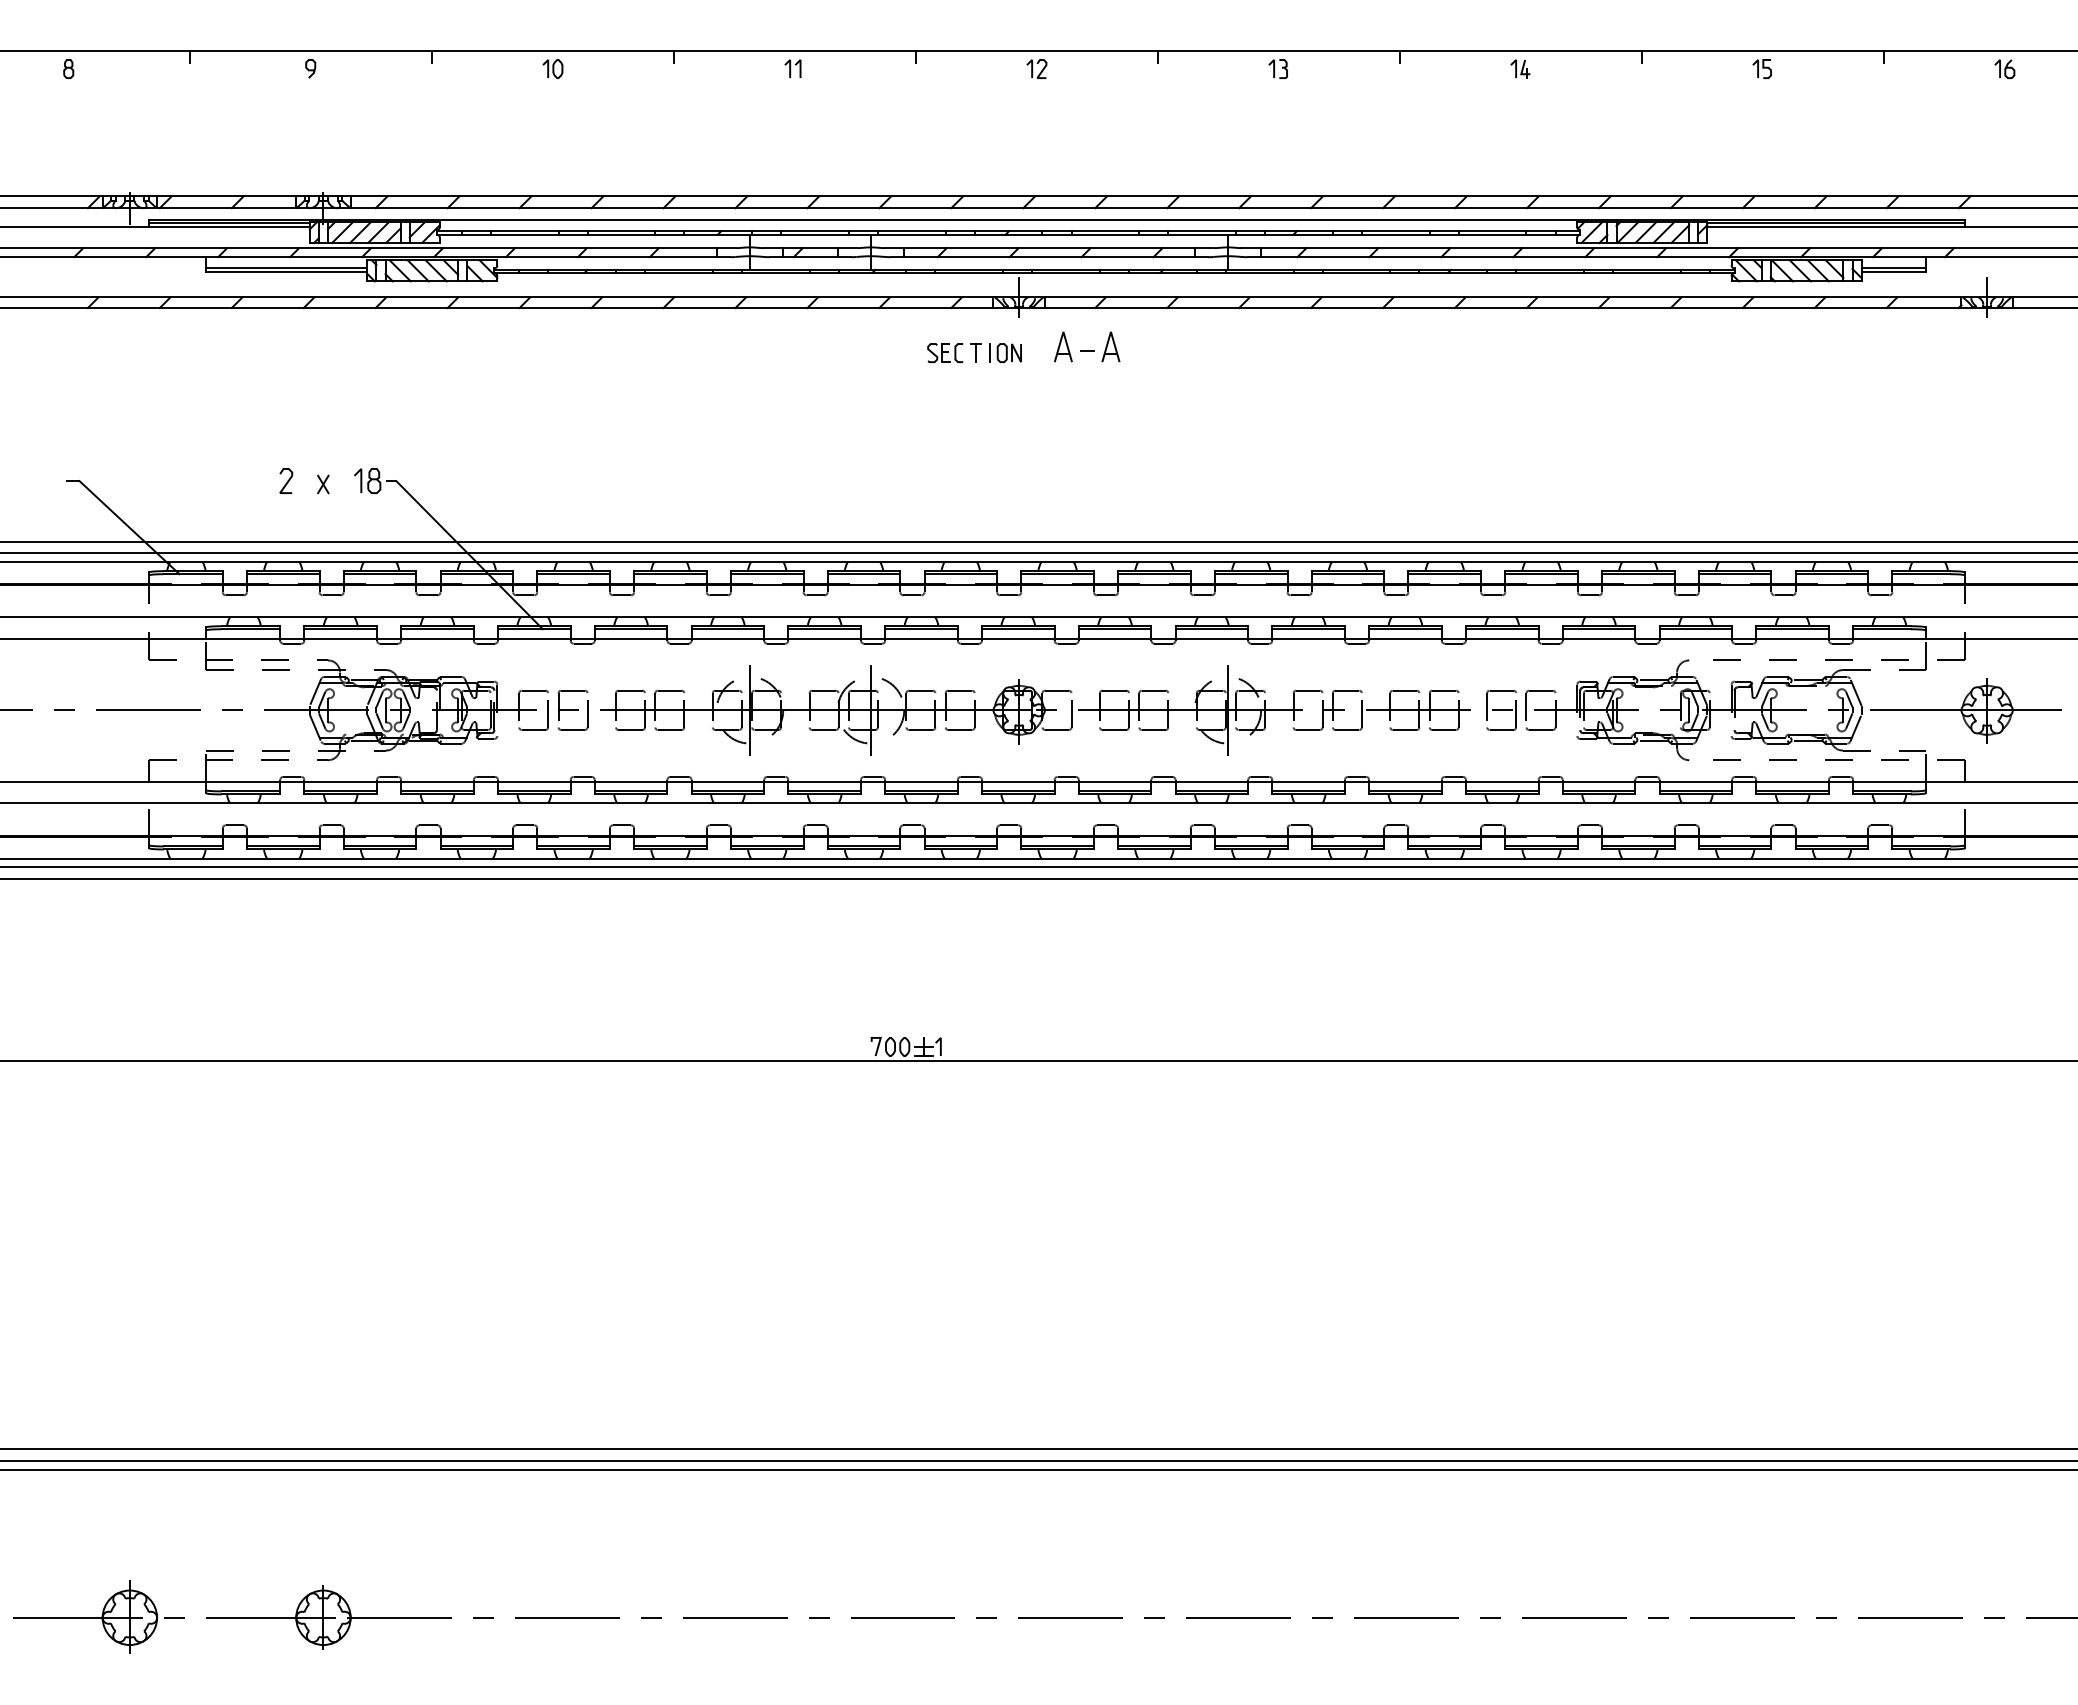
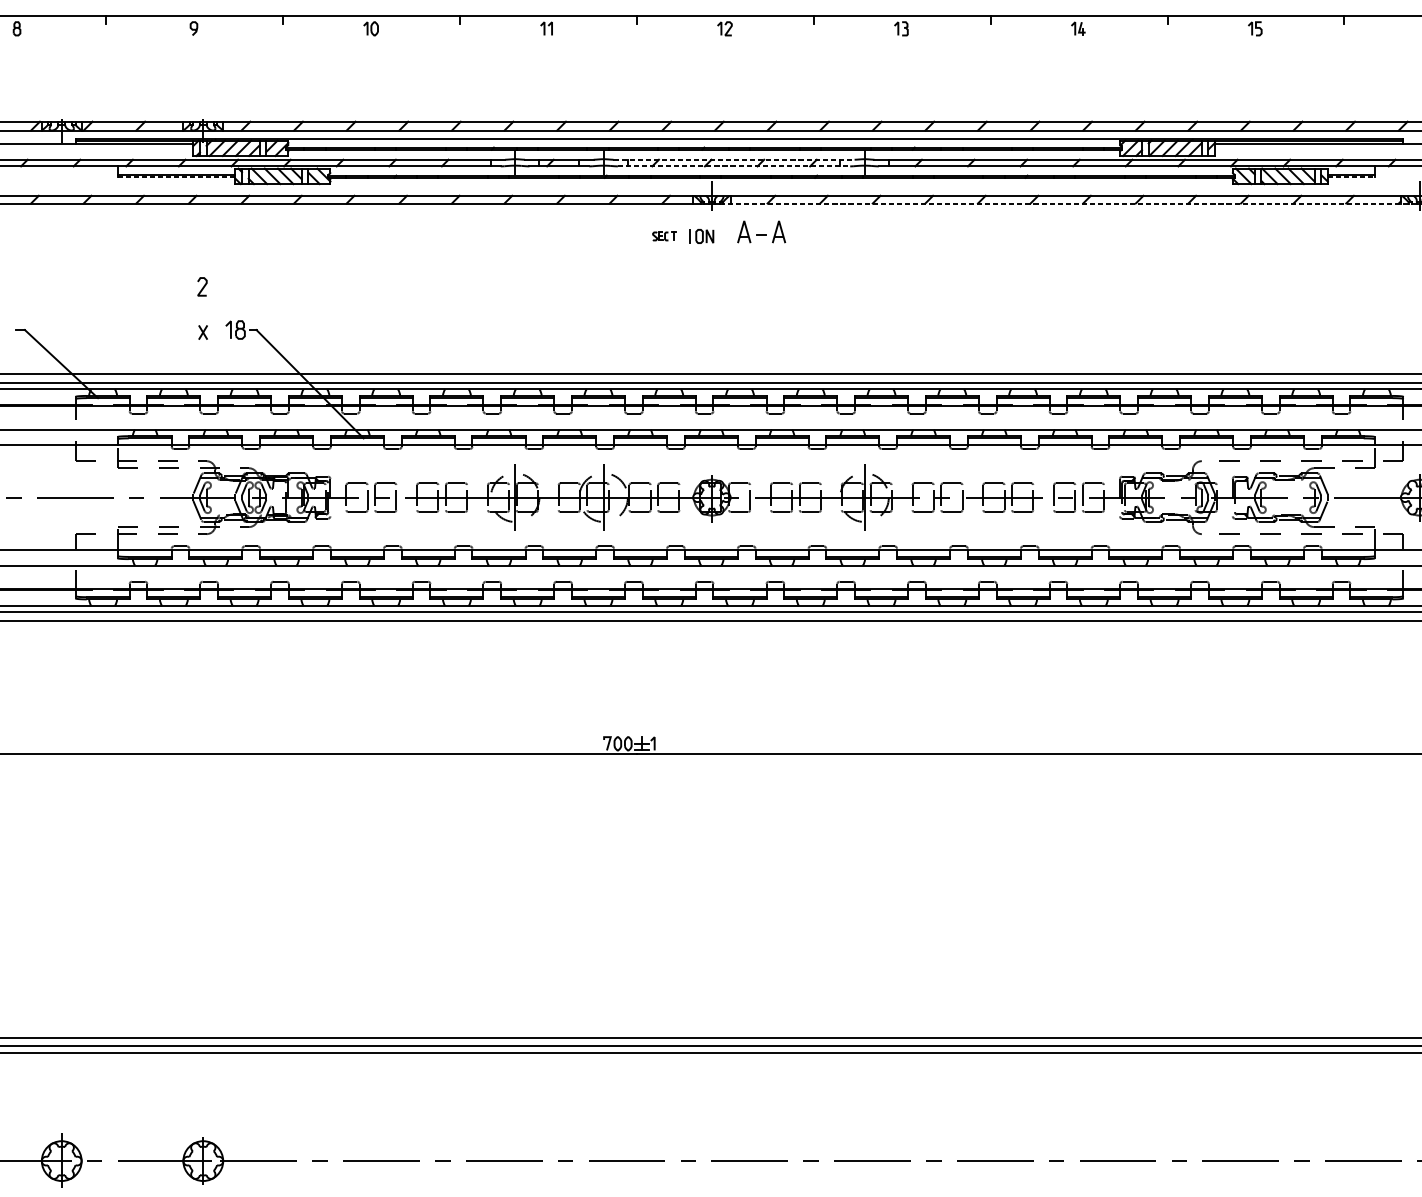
line: (1049, 248) -> (734, 160), solid -> dashed
line: (1049, 257) -> (734, 166), solid -> dashed
line: (287, 272) -> (176, 177), solid -> dashed
line: (1894, 272) -> (1351, 177), solid -> dashed
line: (1503, 308) -> (1066, 203), solid -> dashed
part: (954, 352) -> (664, 236), size x0.6
curve: (287, 480) -> (203, 286), moved

